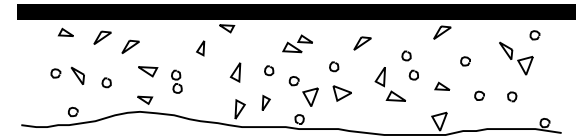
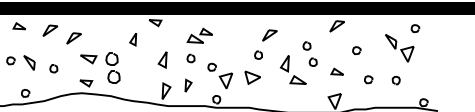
part: (297, 43) -> (199, 35), moved
curve: (336, 64) -> (260, 53), moved
part: (176, 81) -> (112, 67), size x1.6

